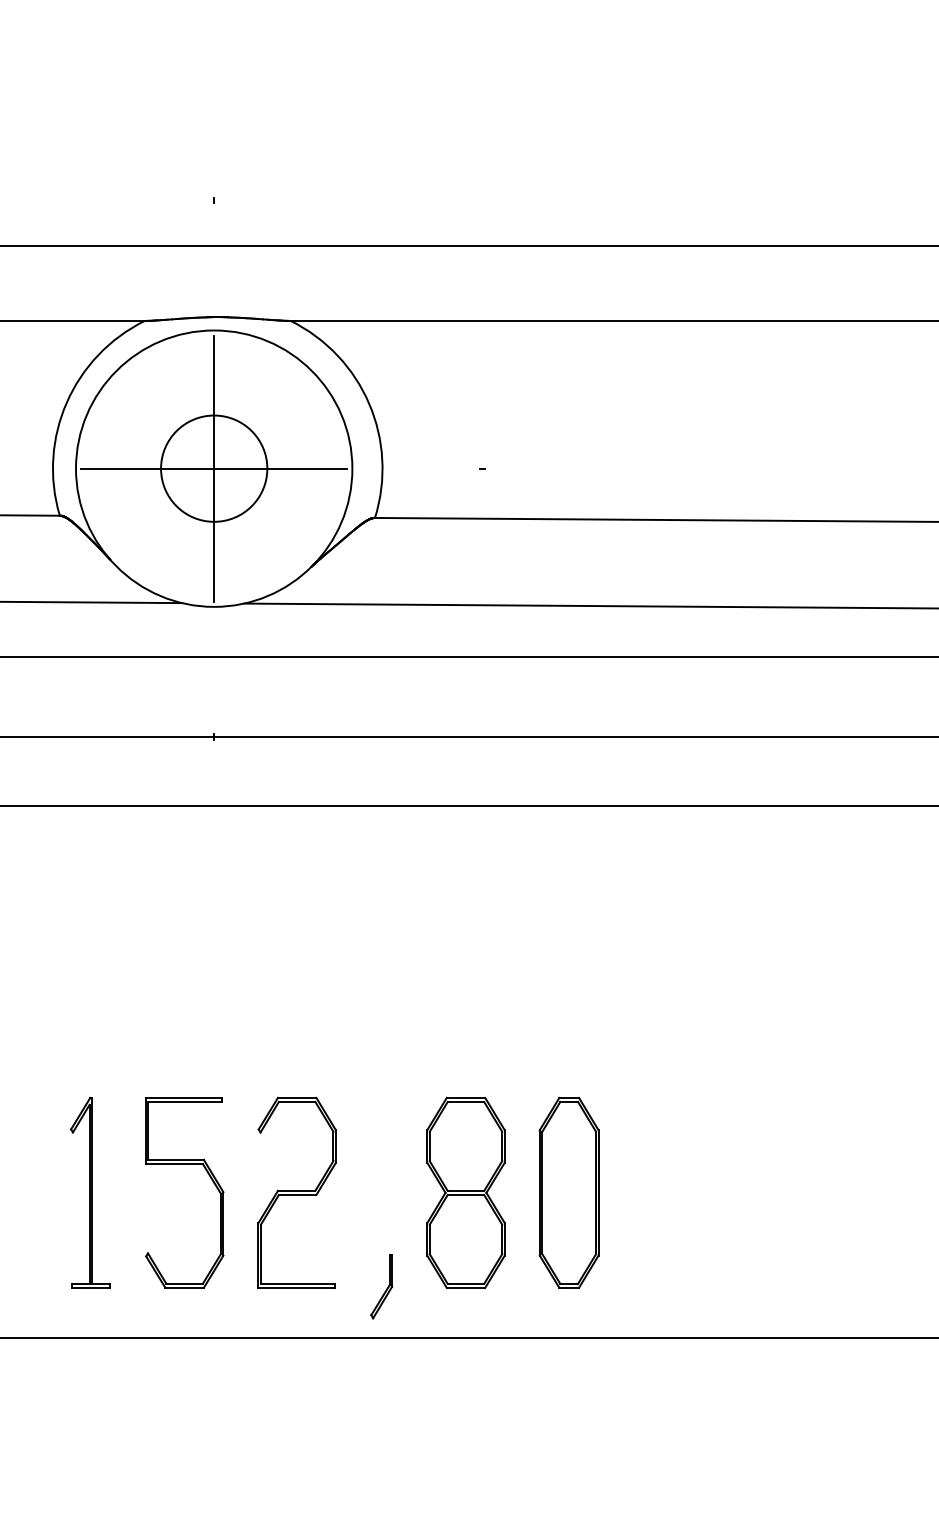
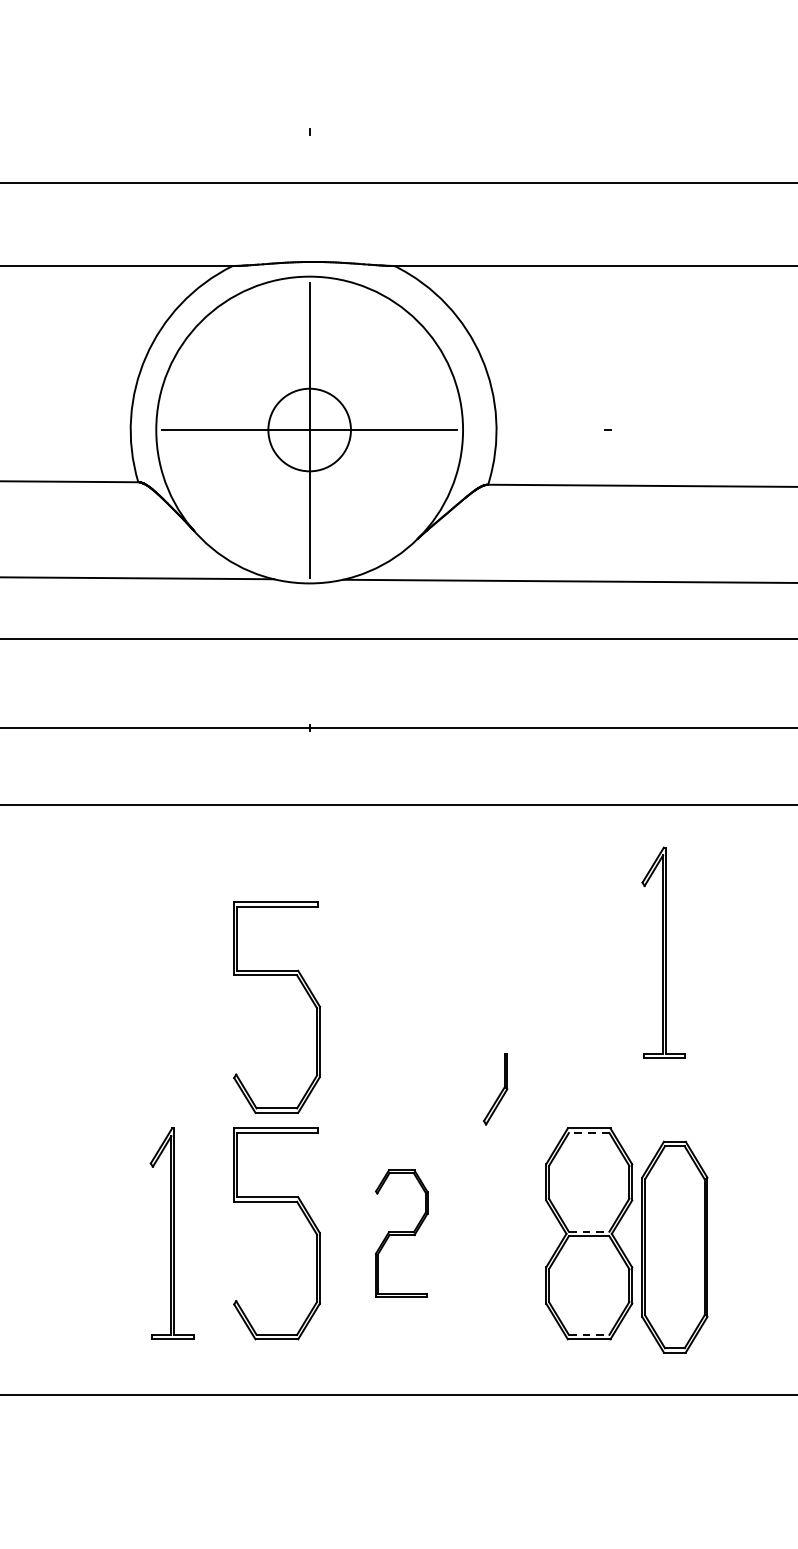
circle: (214, 468) -> (310, 429), size x0.7
part: (533, 939) -> (664, 952), added
part: (184, 960) -> (276, 975), added
line: (465, 1102) -> (588, 1133), solid -> dashed
line: (466, 1190) -> (589, 1231), solid -> dashed
part: (296, 1192) -> (401, 1233), size x0.6
part: (568, 1192) -> (674, 1246), moved
line: (466, 1283) -> (589, 1334), solid -> dashed
part: (381, 1286) -> (495, 1089), moved

